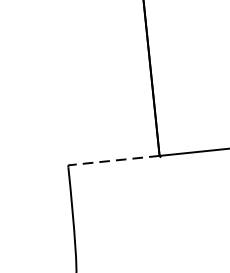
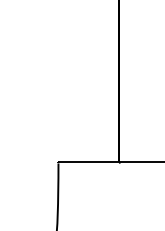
line: (113, 161) -> (88, 162), dashed -> solid

